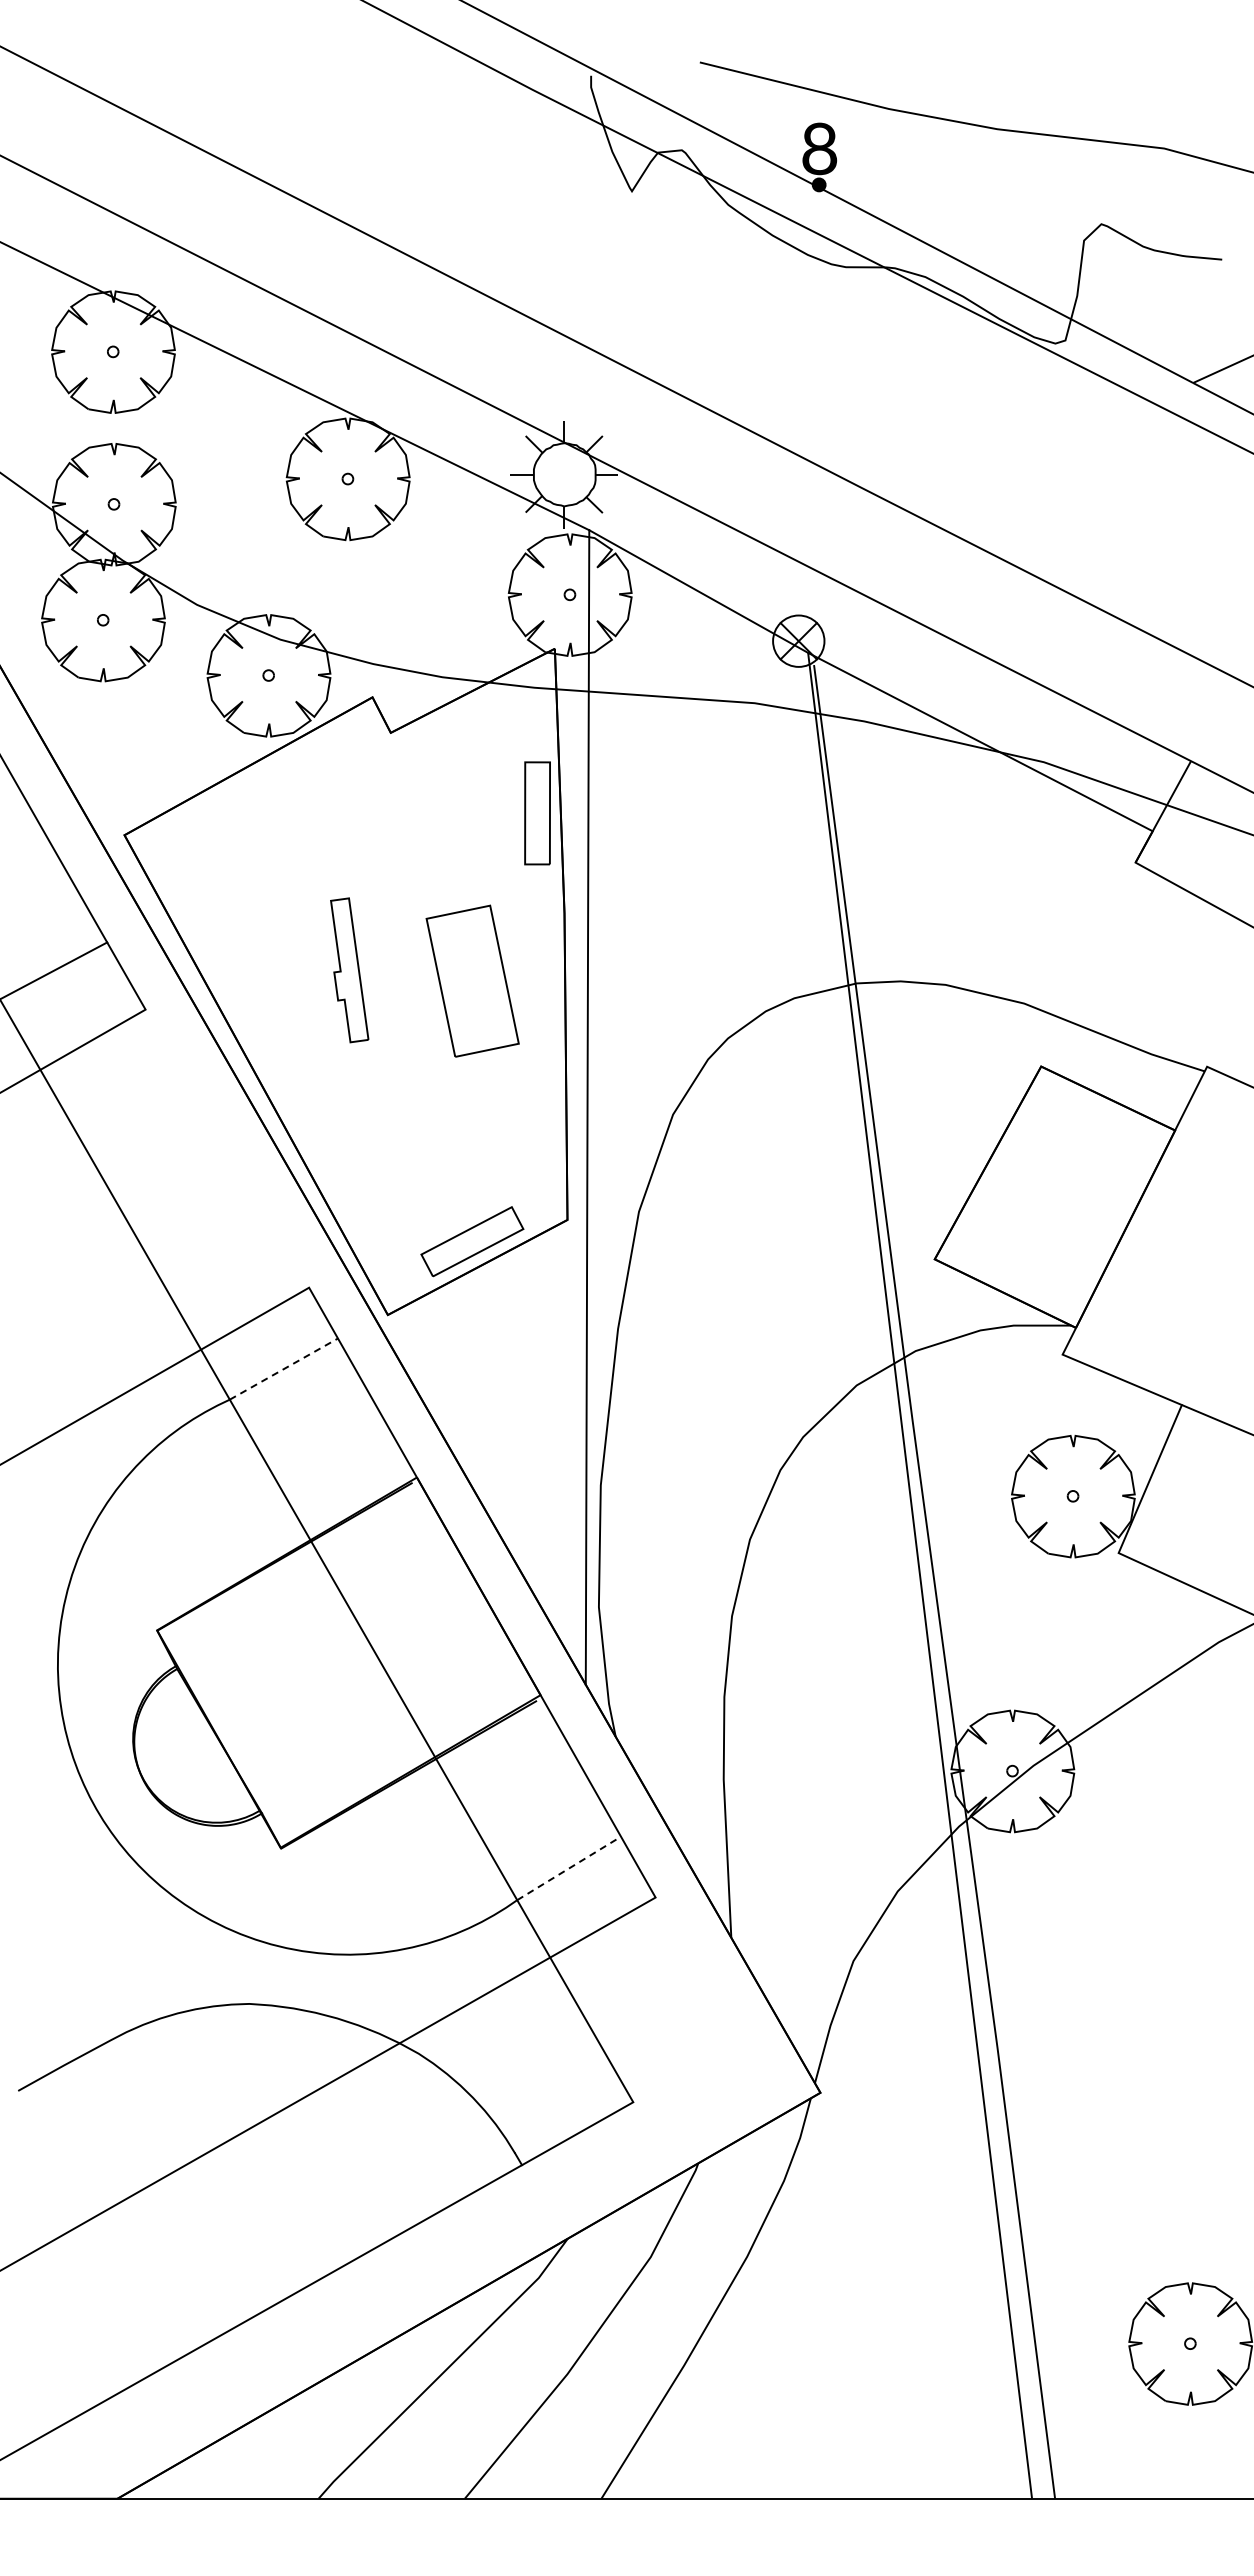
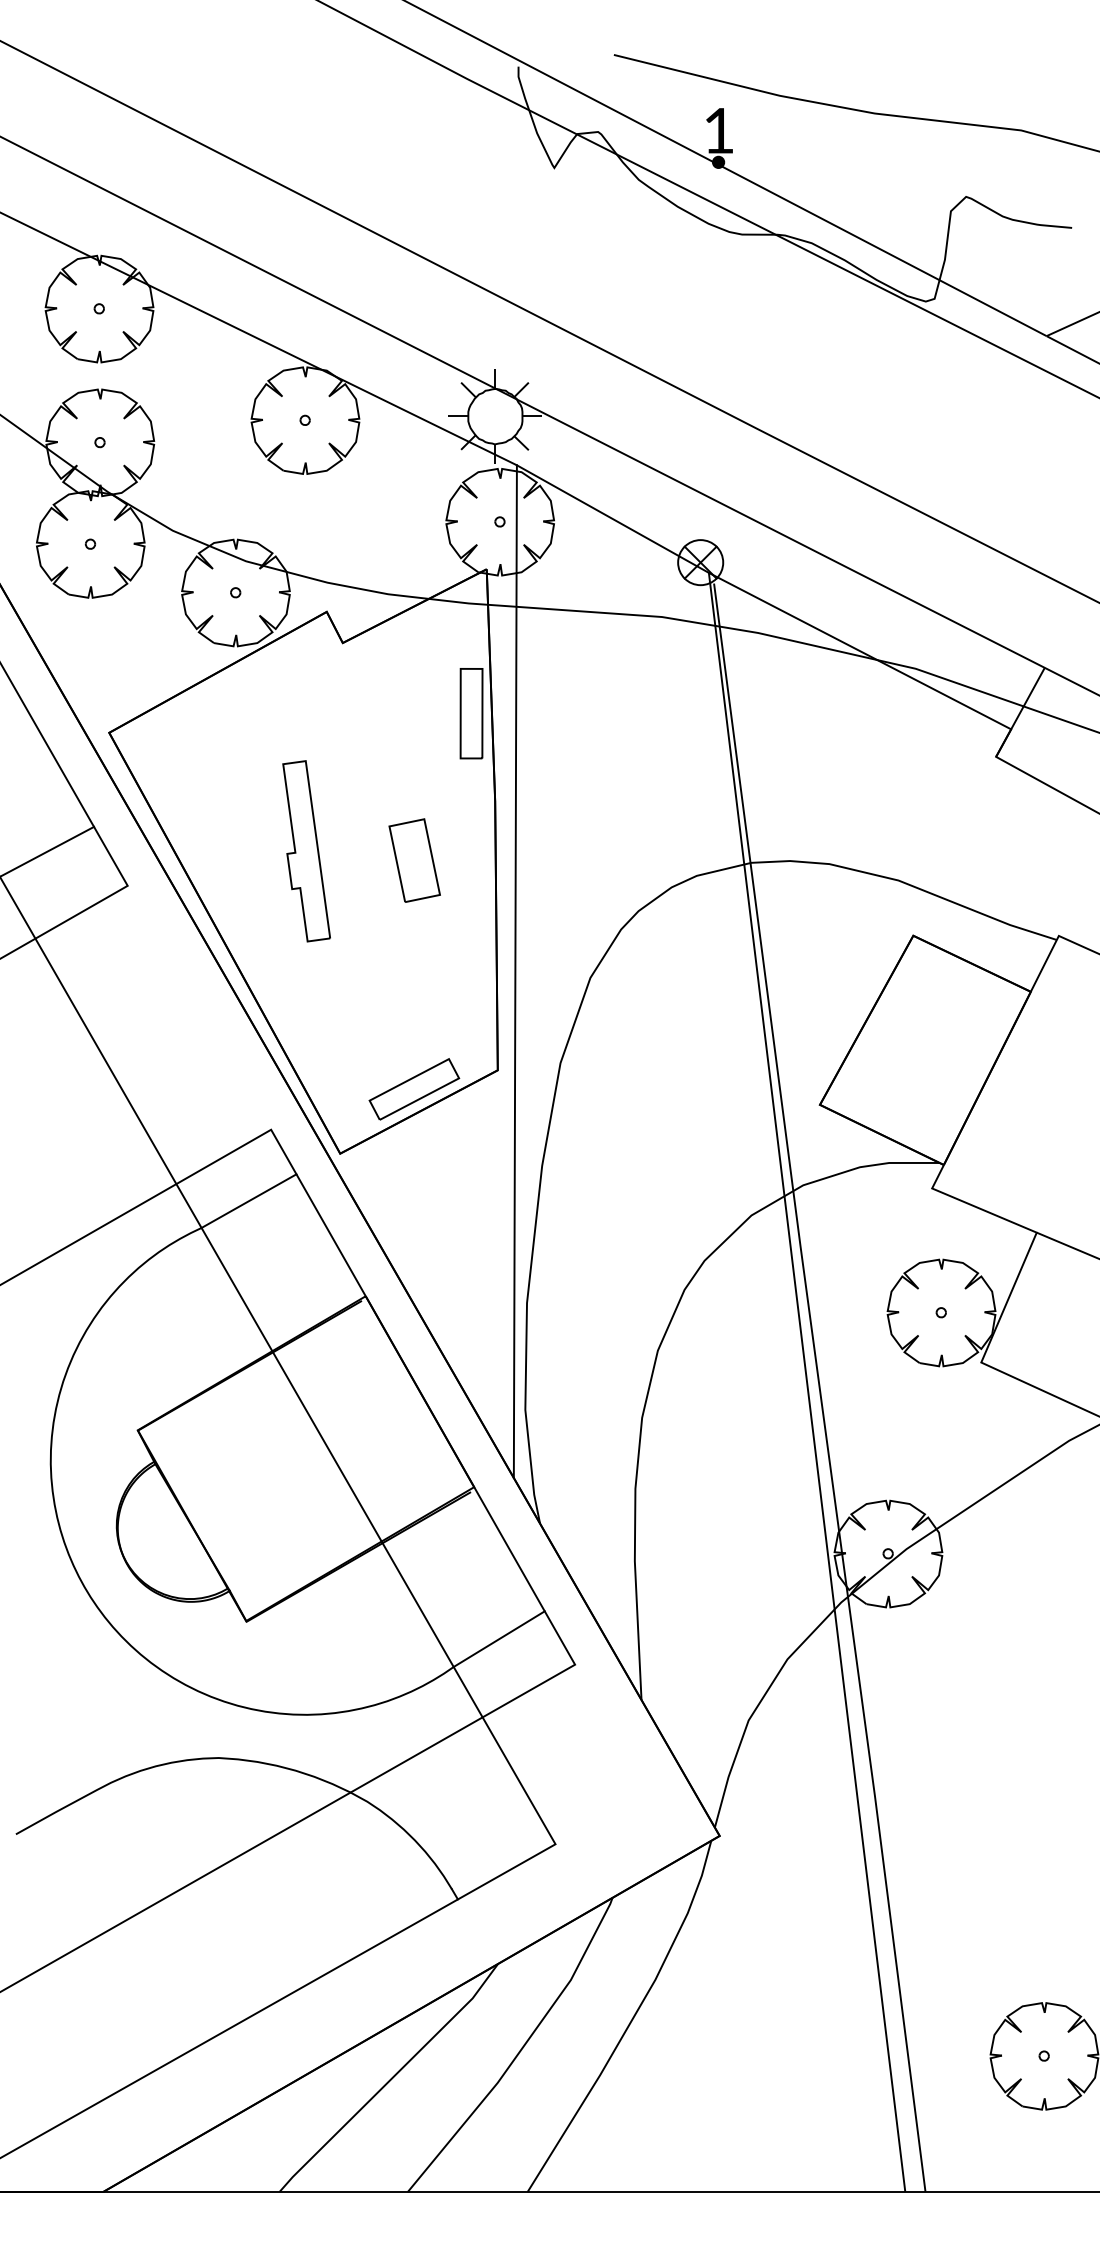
text: (819, 148) -> (718, 130), 8 -> 1
part: (349, 970) -> (306, 851), size x1.43
part: (472, 980) -> (414, 860), size x0.62
line: (284, 1368) -> (249, 1200), dashed -> solid
line: (569, 1868) -> (499, 1639), dashed -> solid

